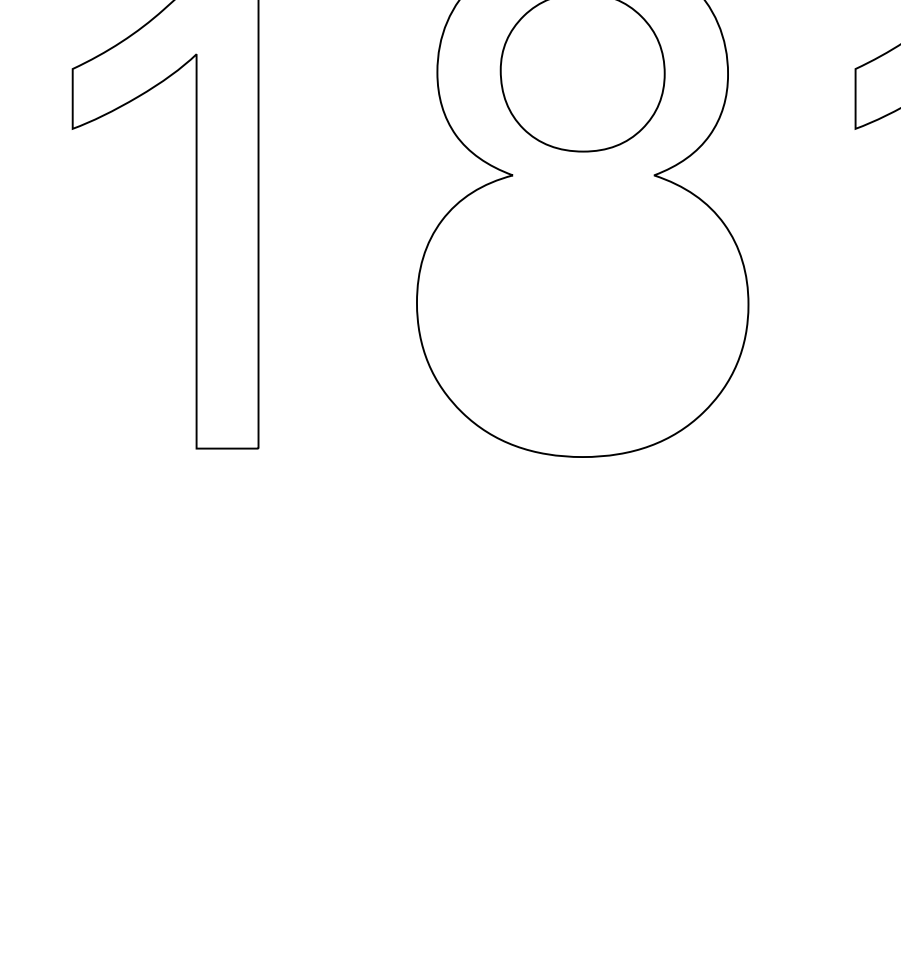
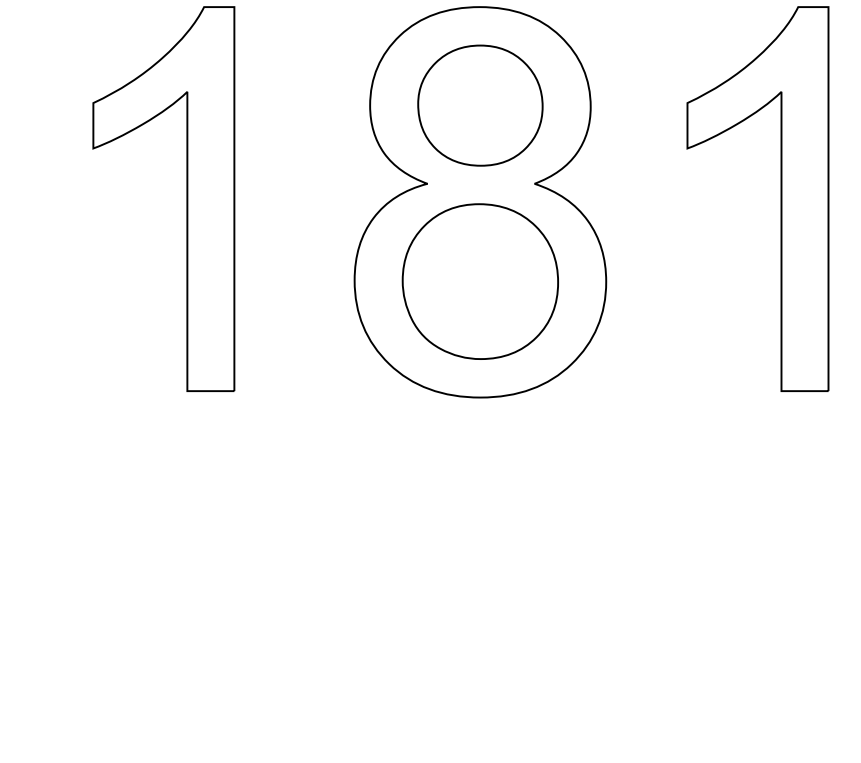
part: (581, 304) -> (479, 281), added

